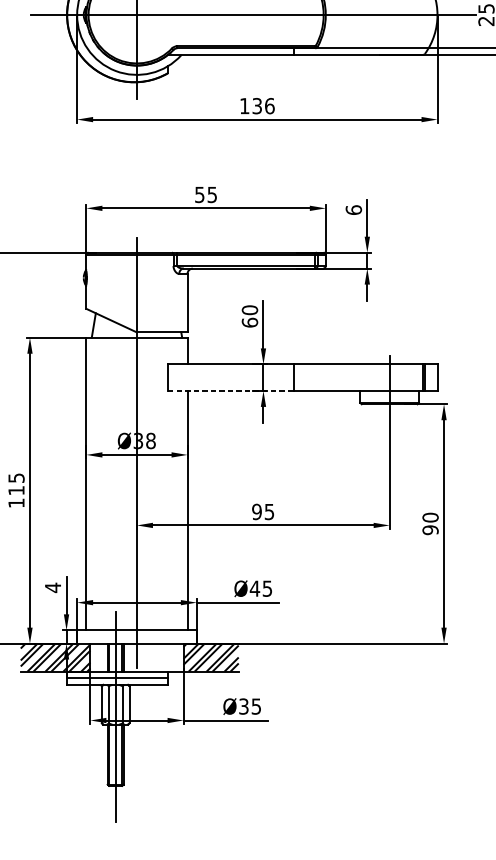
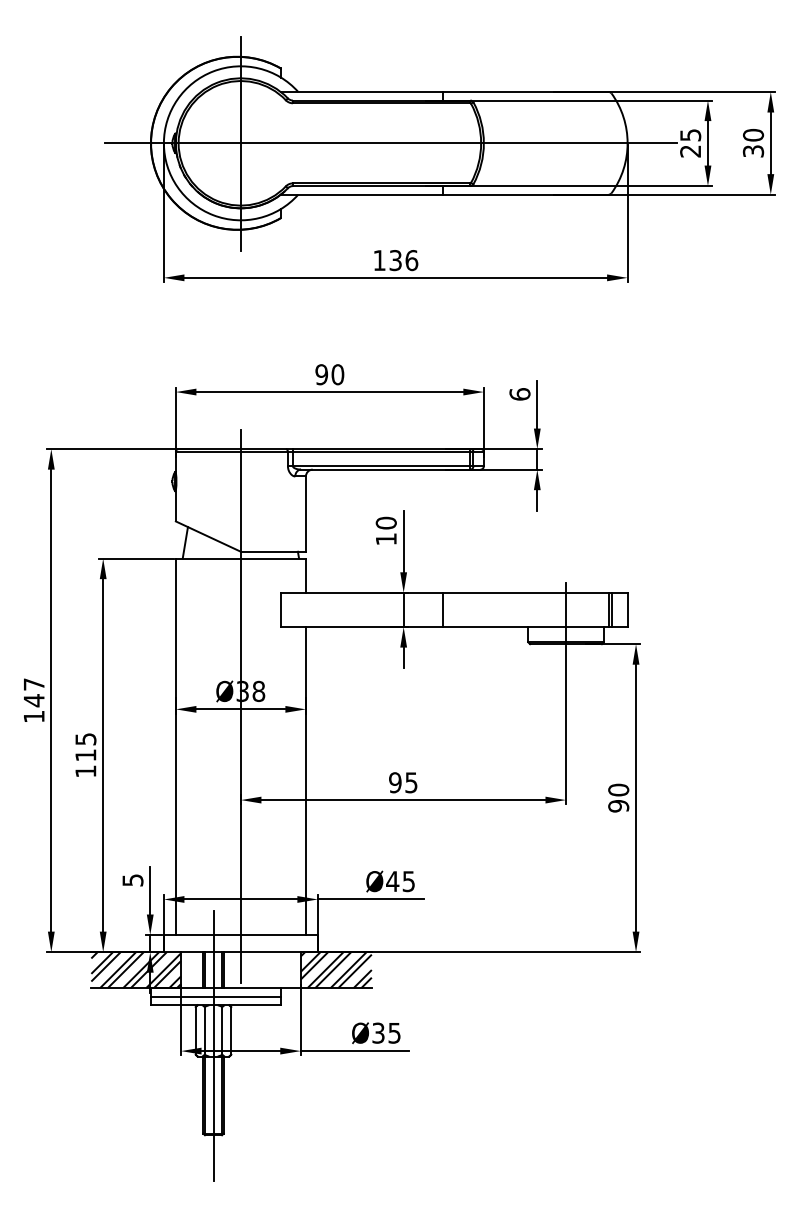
text: (205, 194) -> (329, 374), 55 -> 90
text: (249, 322) -> (385, 538), 60 -> 10
line: (231, 391) -> (362, 627), dashed -> solid
text: (52, 587) -> (132, 880), 4 -> 5

